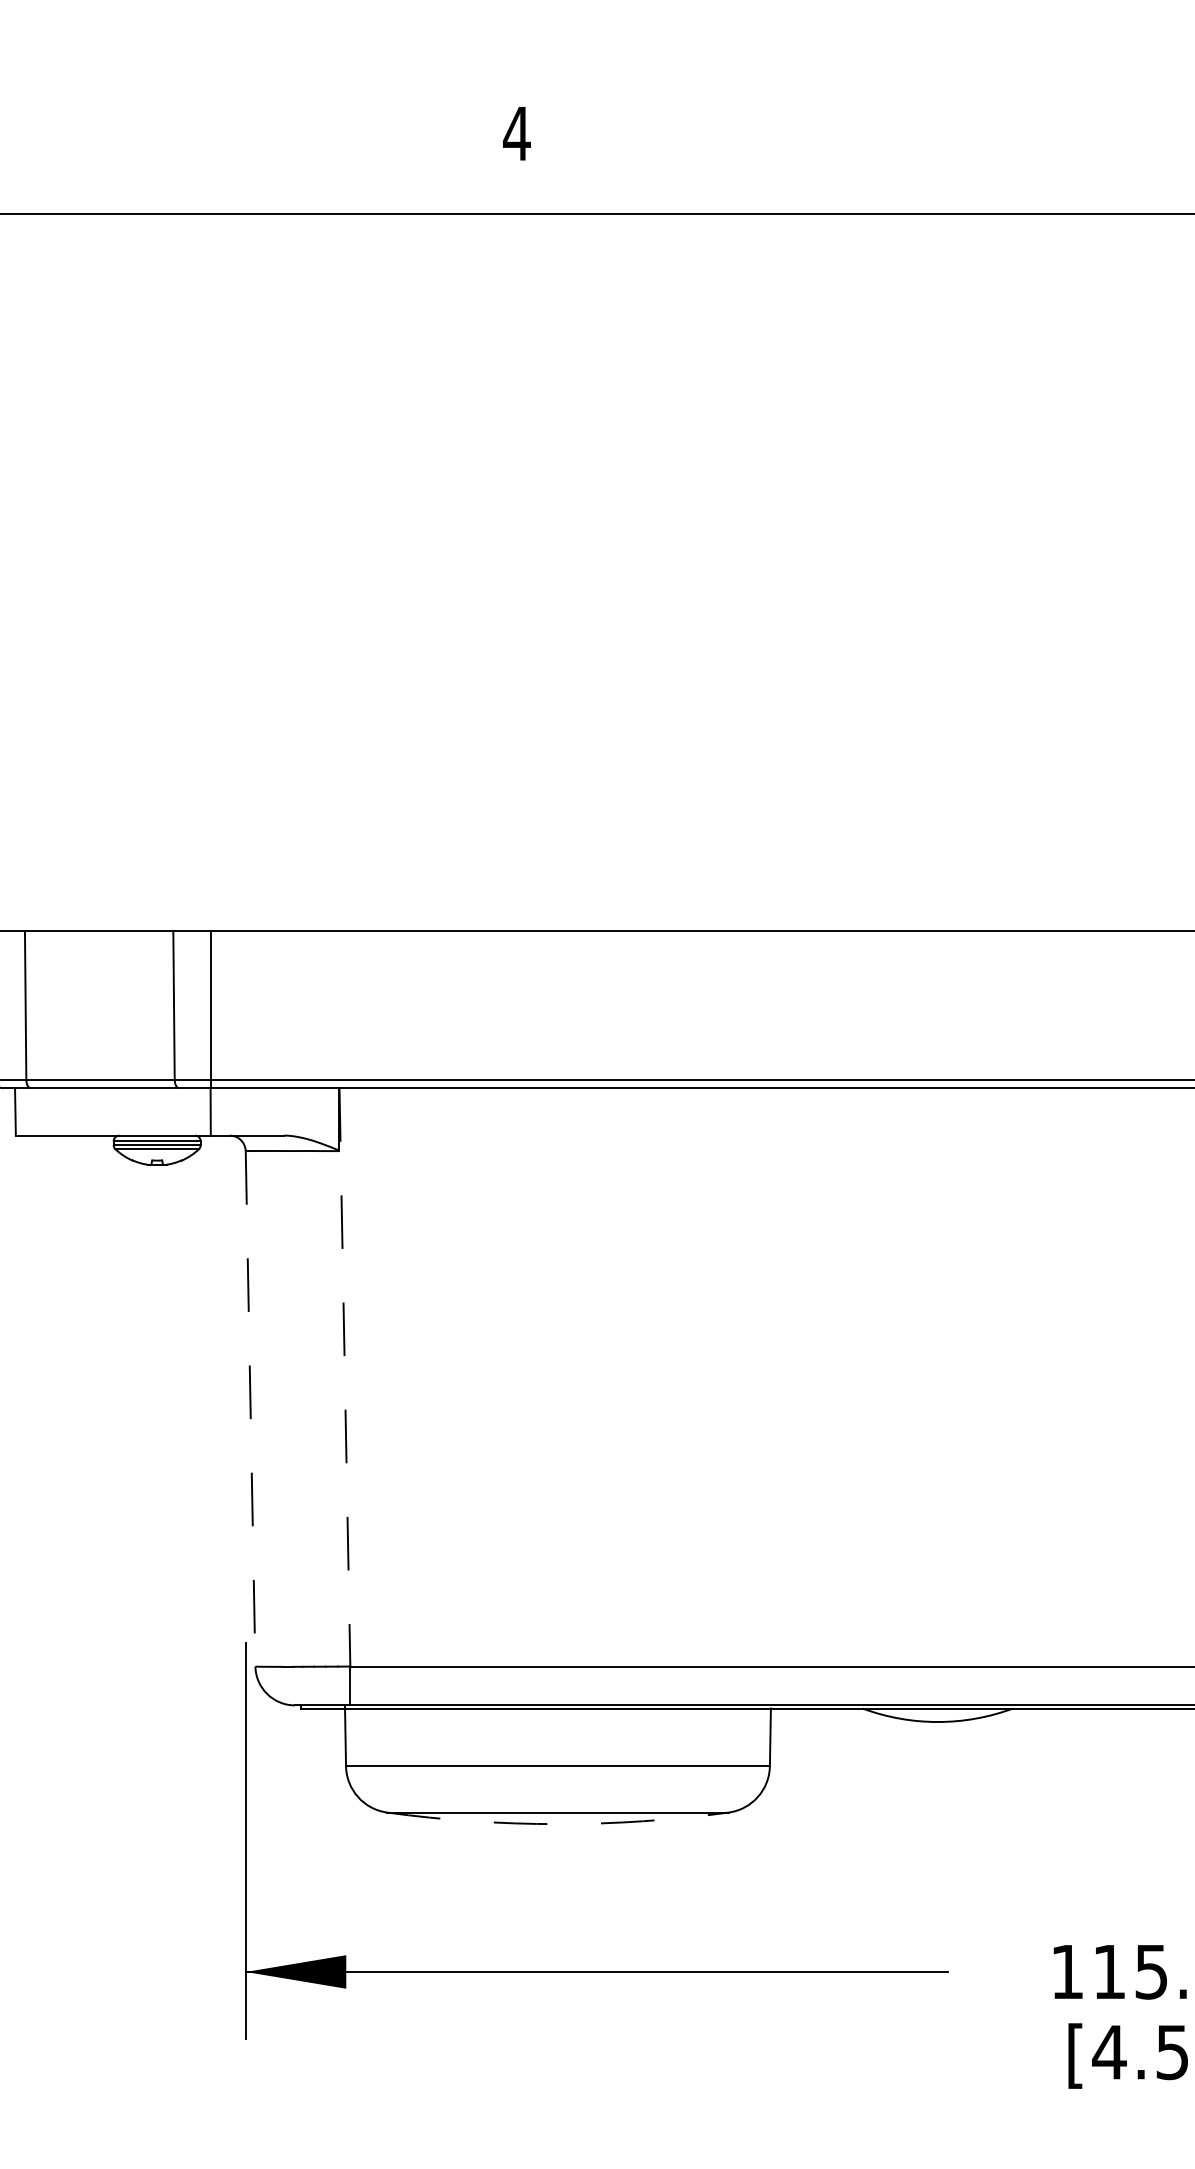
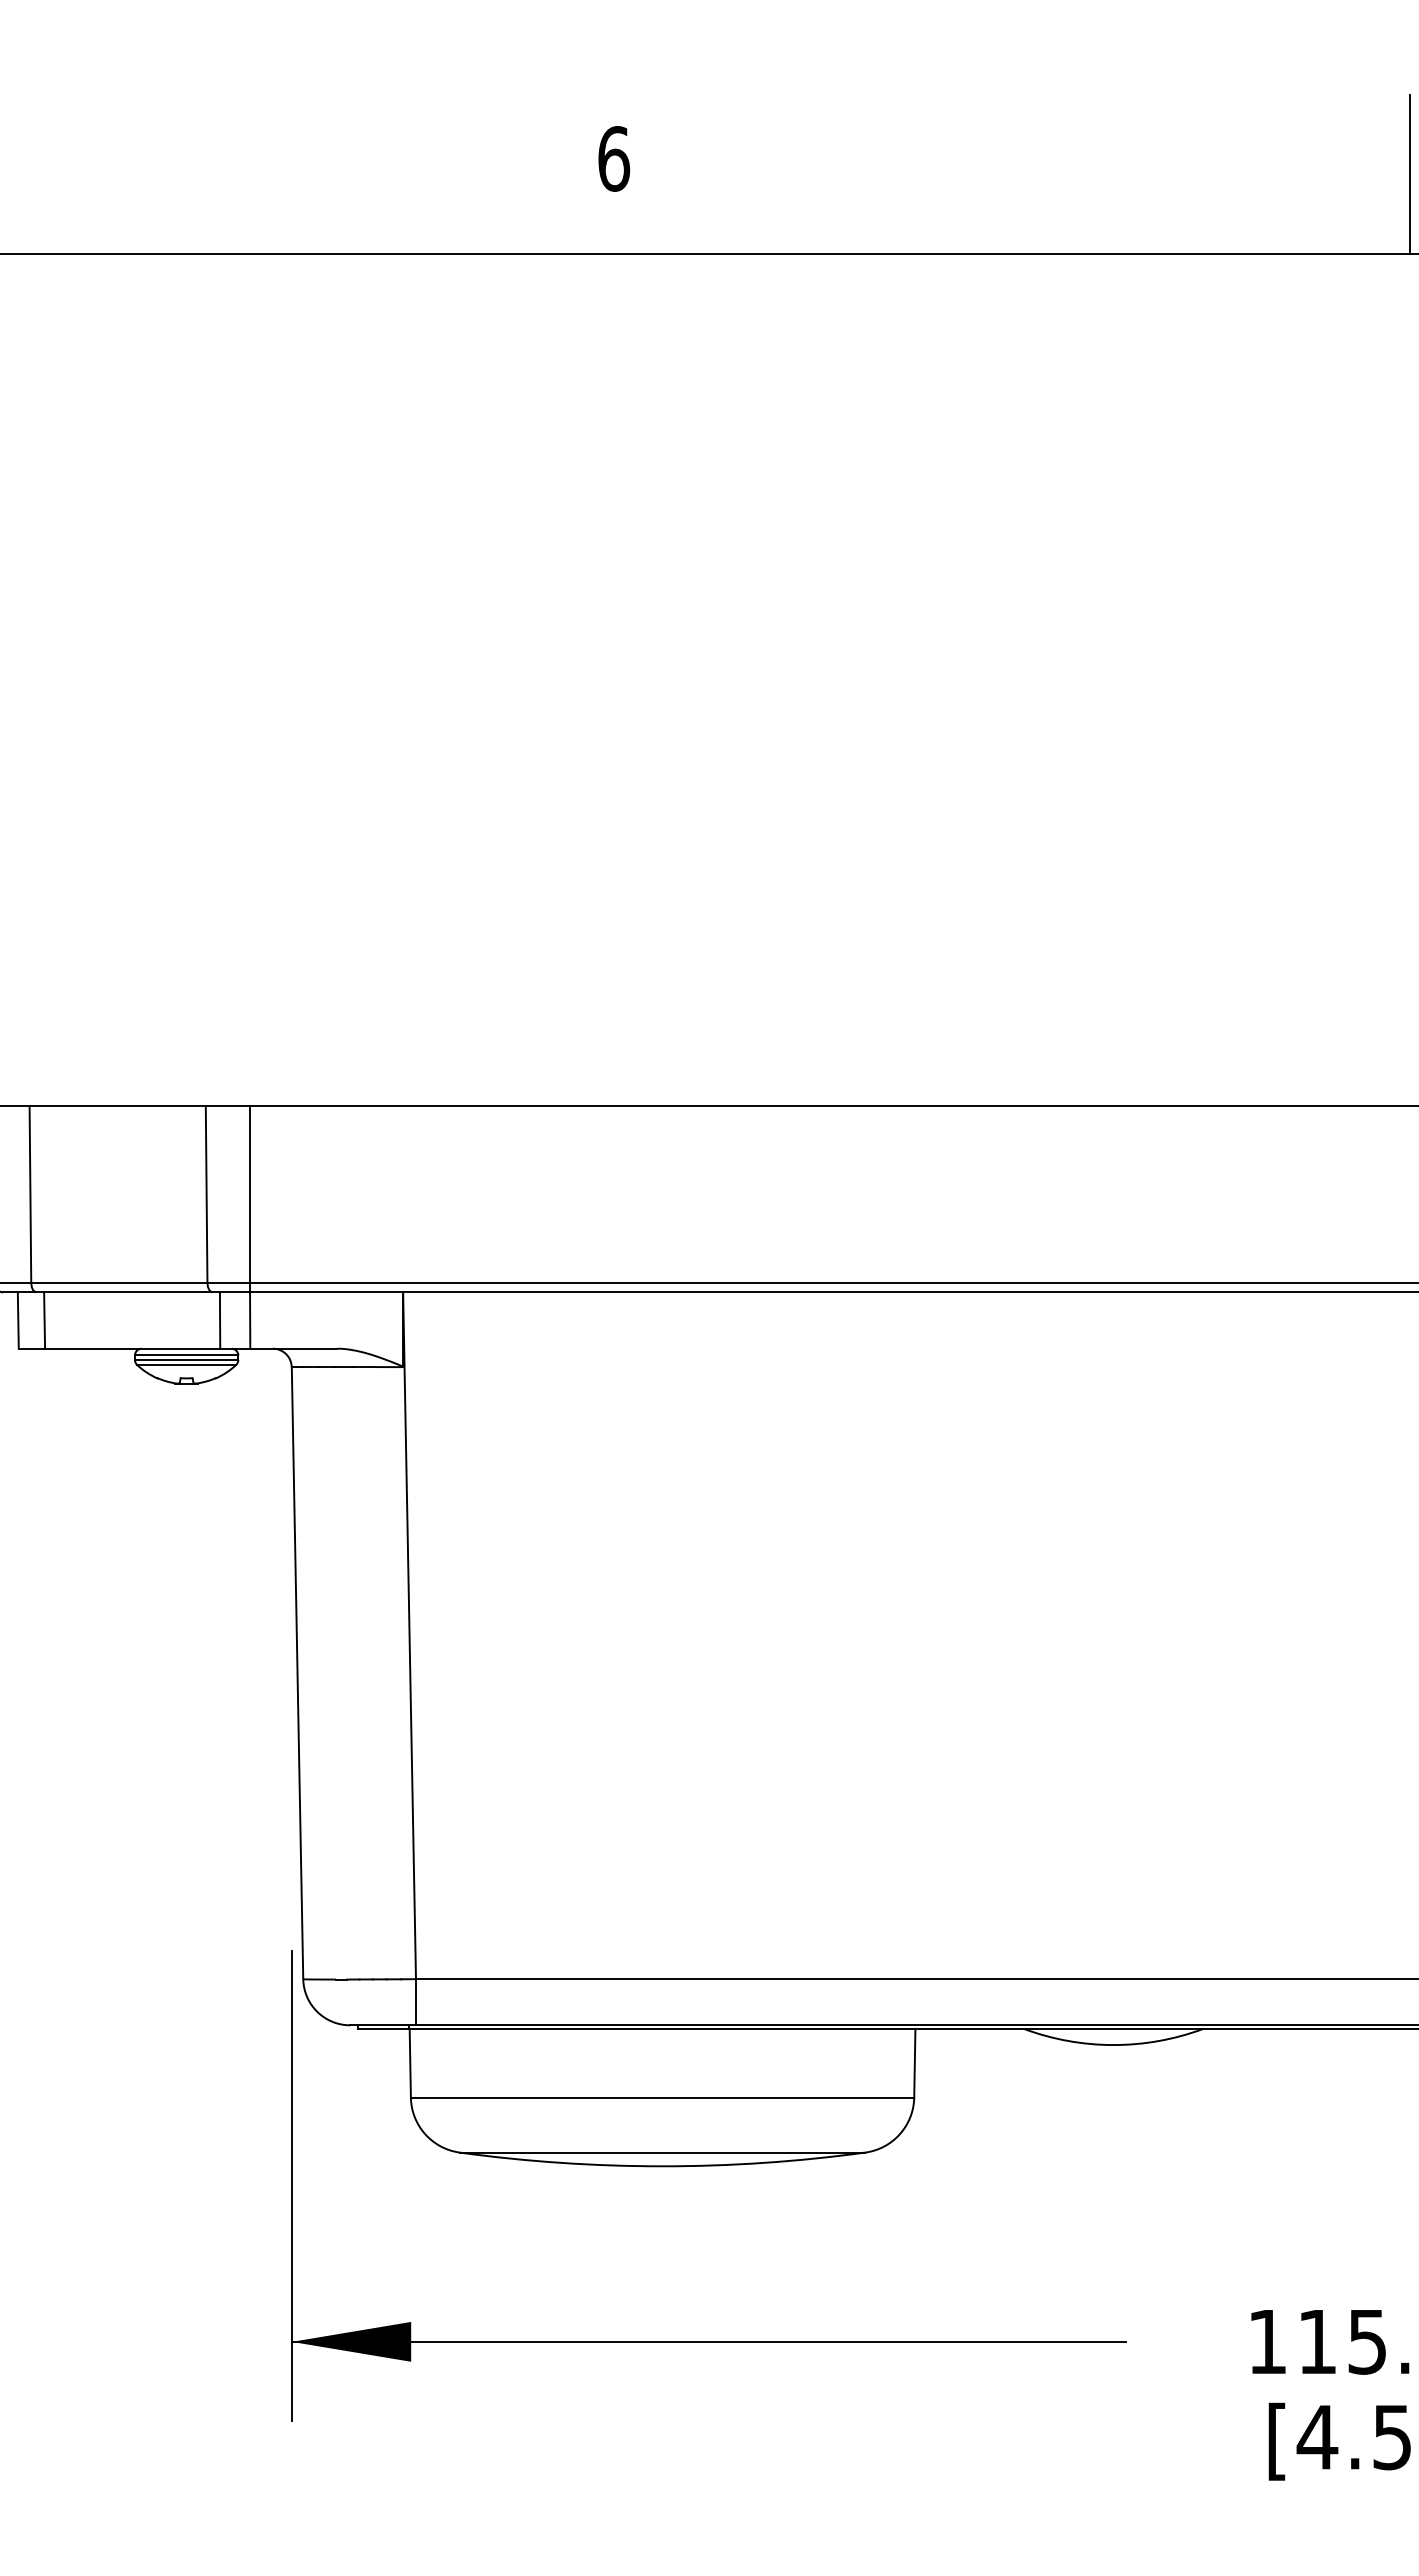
text: (516, 133) -> (613, 158), 4 -> 6
line: (1186, 146) -> (1409, 174), added
line: (37, 1111) -> (44, 1320), added
line: (184, 1111) -> (219, 1320), added
line: (344, 1377) -> (409, 1636), dashed -> solid
line: (250, 1409) -> (297, 1673), dashed -> solid
arc: (557, 1824) -> (662, 2166), dashed -> solid

